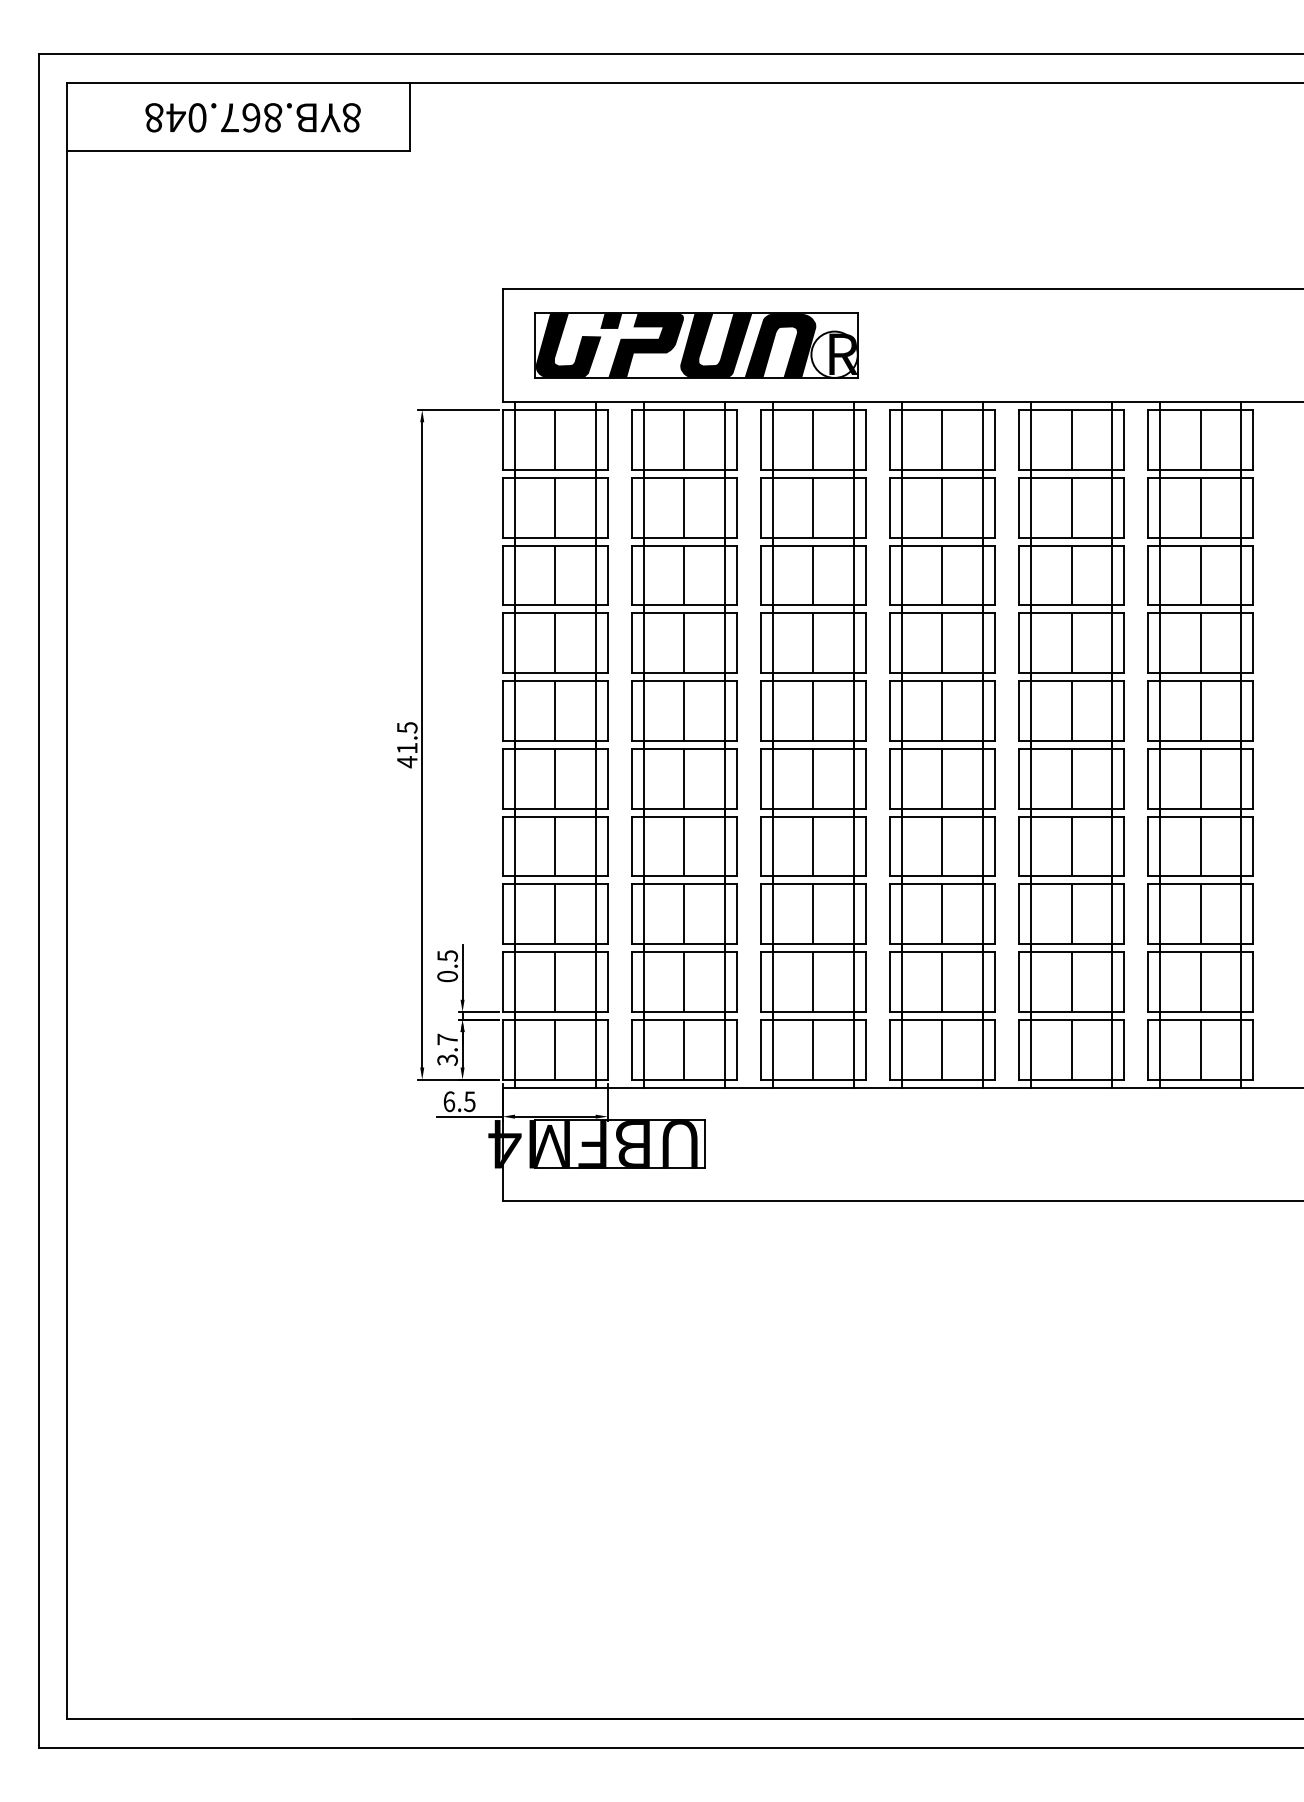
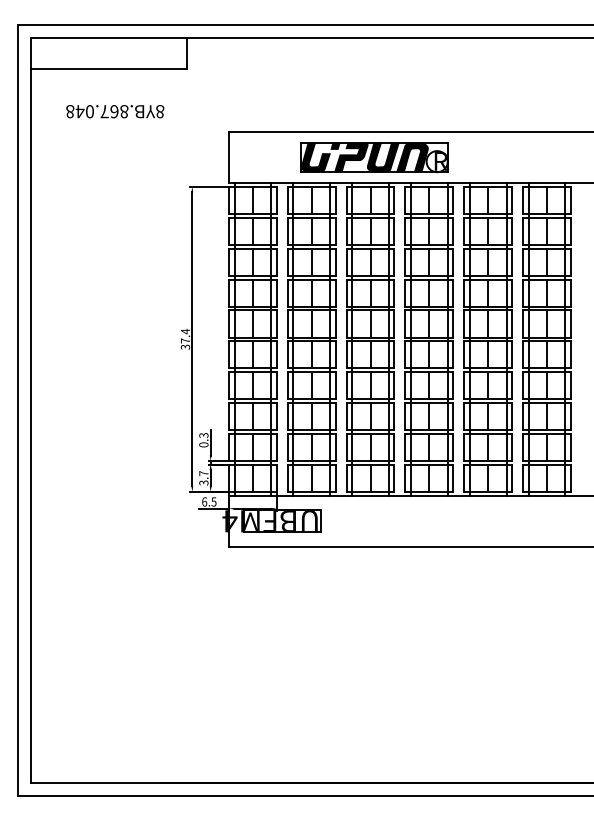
text: (253, 117) -> (115, 111), moved
part: (696, 345) -> (374, 157), moved
text: (407, 742) -> (185, 338), 41.5 -> 37.4
text: (446, 955) -> (203, 435), 0.5 -> 0.3

